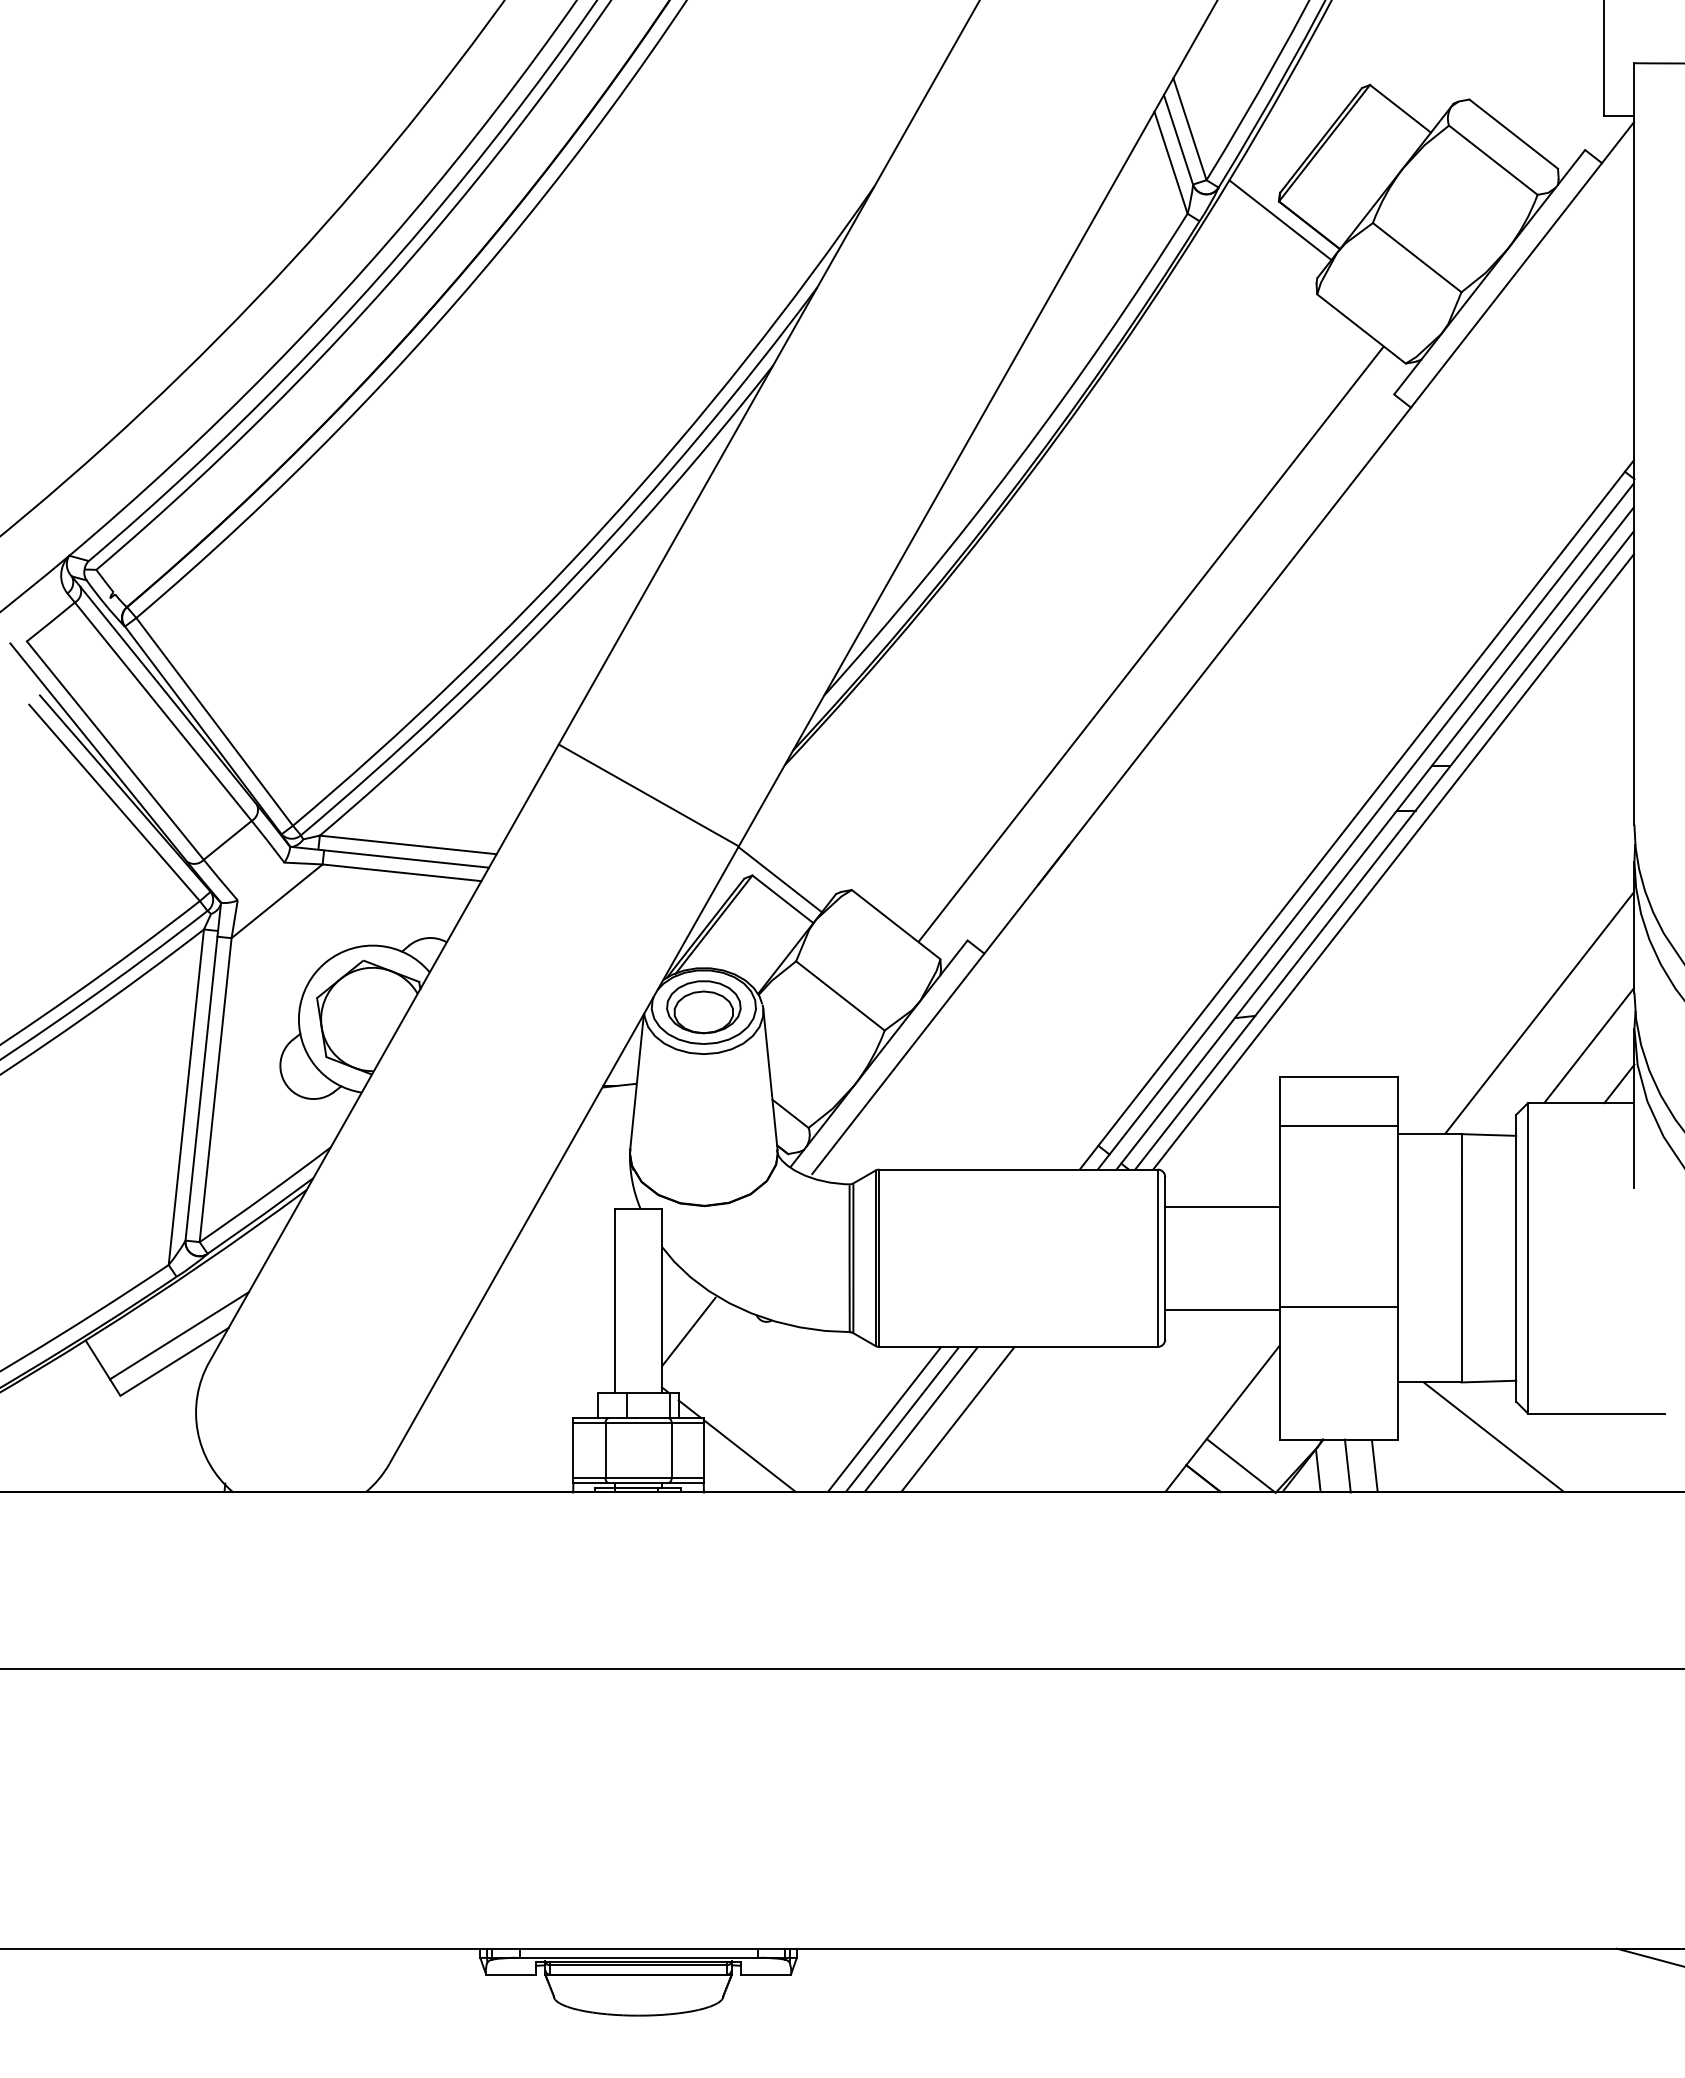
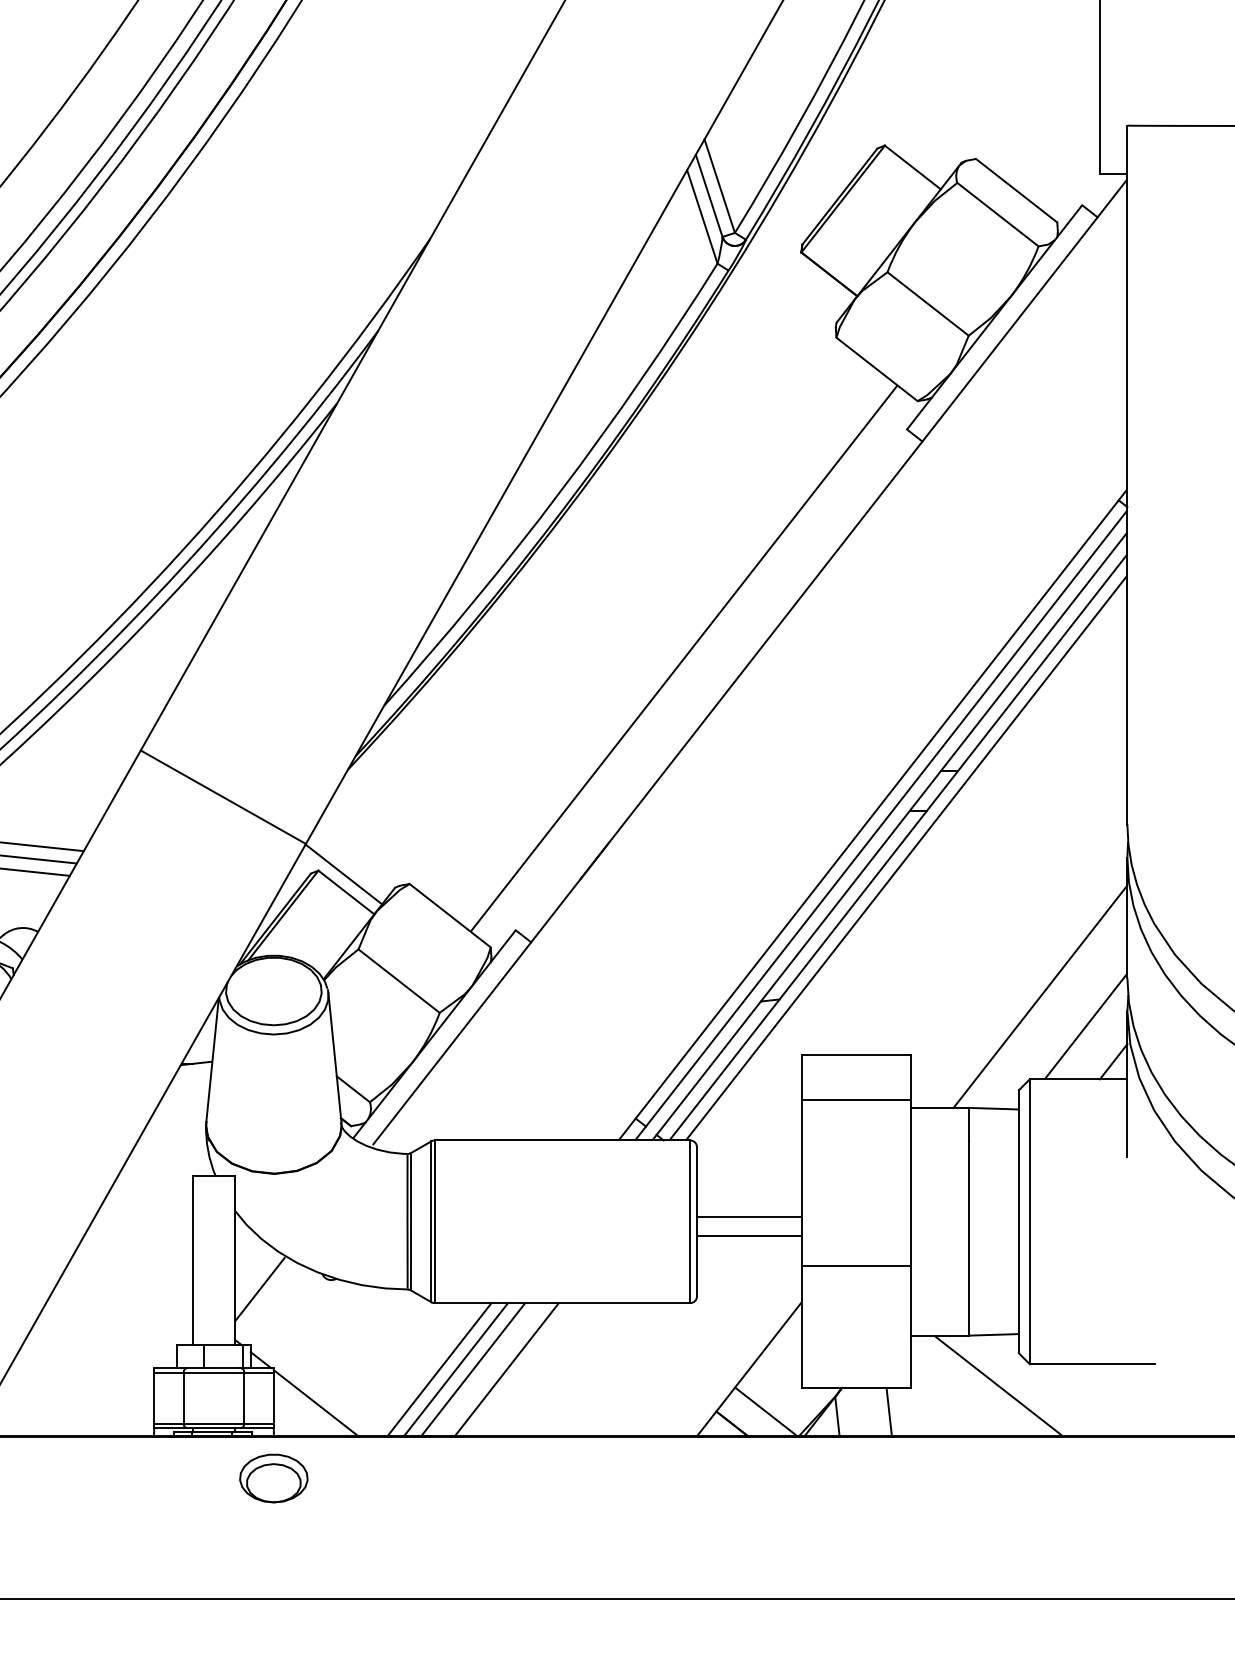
line: (1280, 220) -> (802, 269), removed
part: (703, 1007) -> (273, 1478), moved
line: (1222, 1206) -> (749, 1235), moved
line: (1222, 1310) -> (749, 1217), moved
line: (1347, 1465) -> (864, 1411), removed

